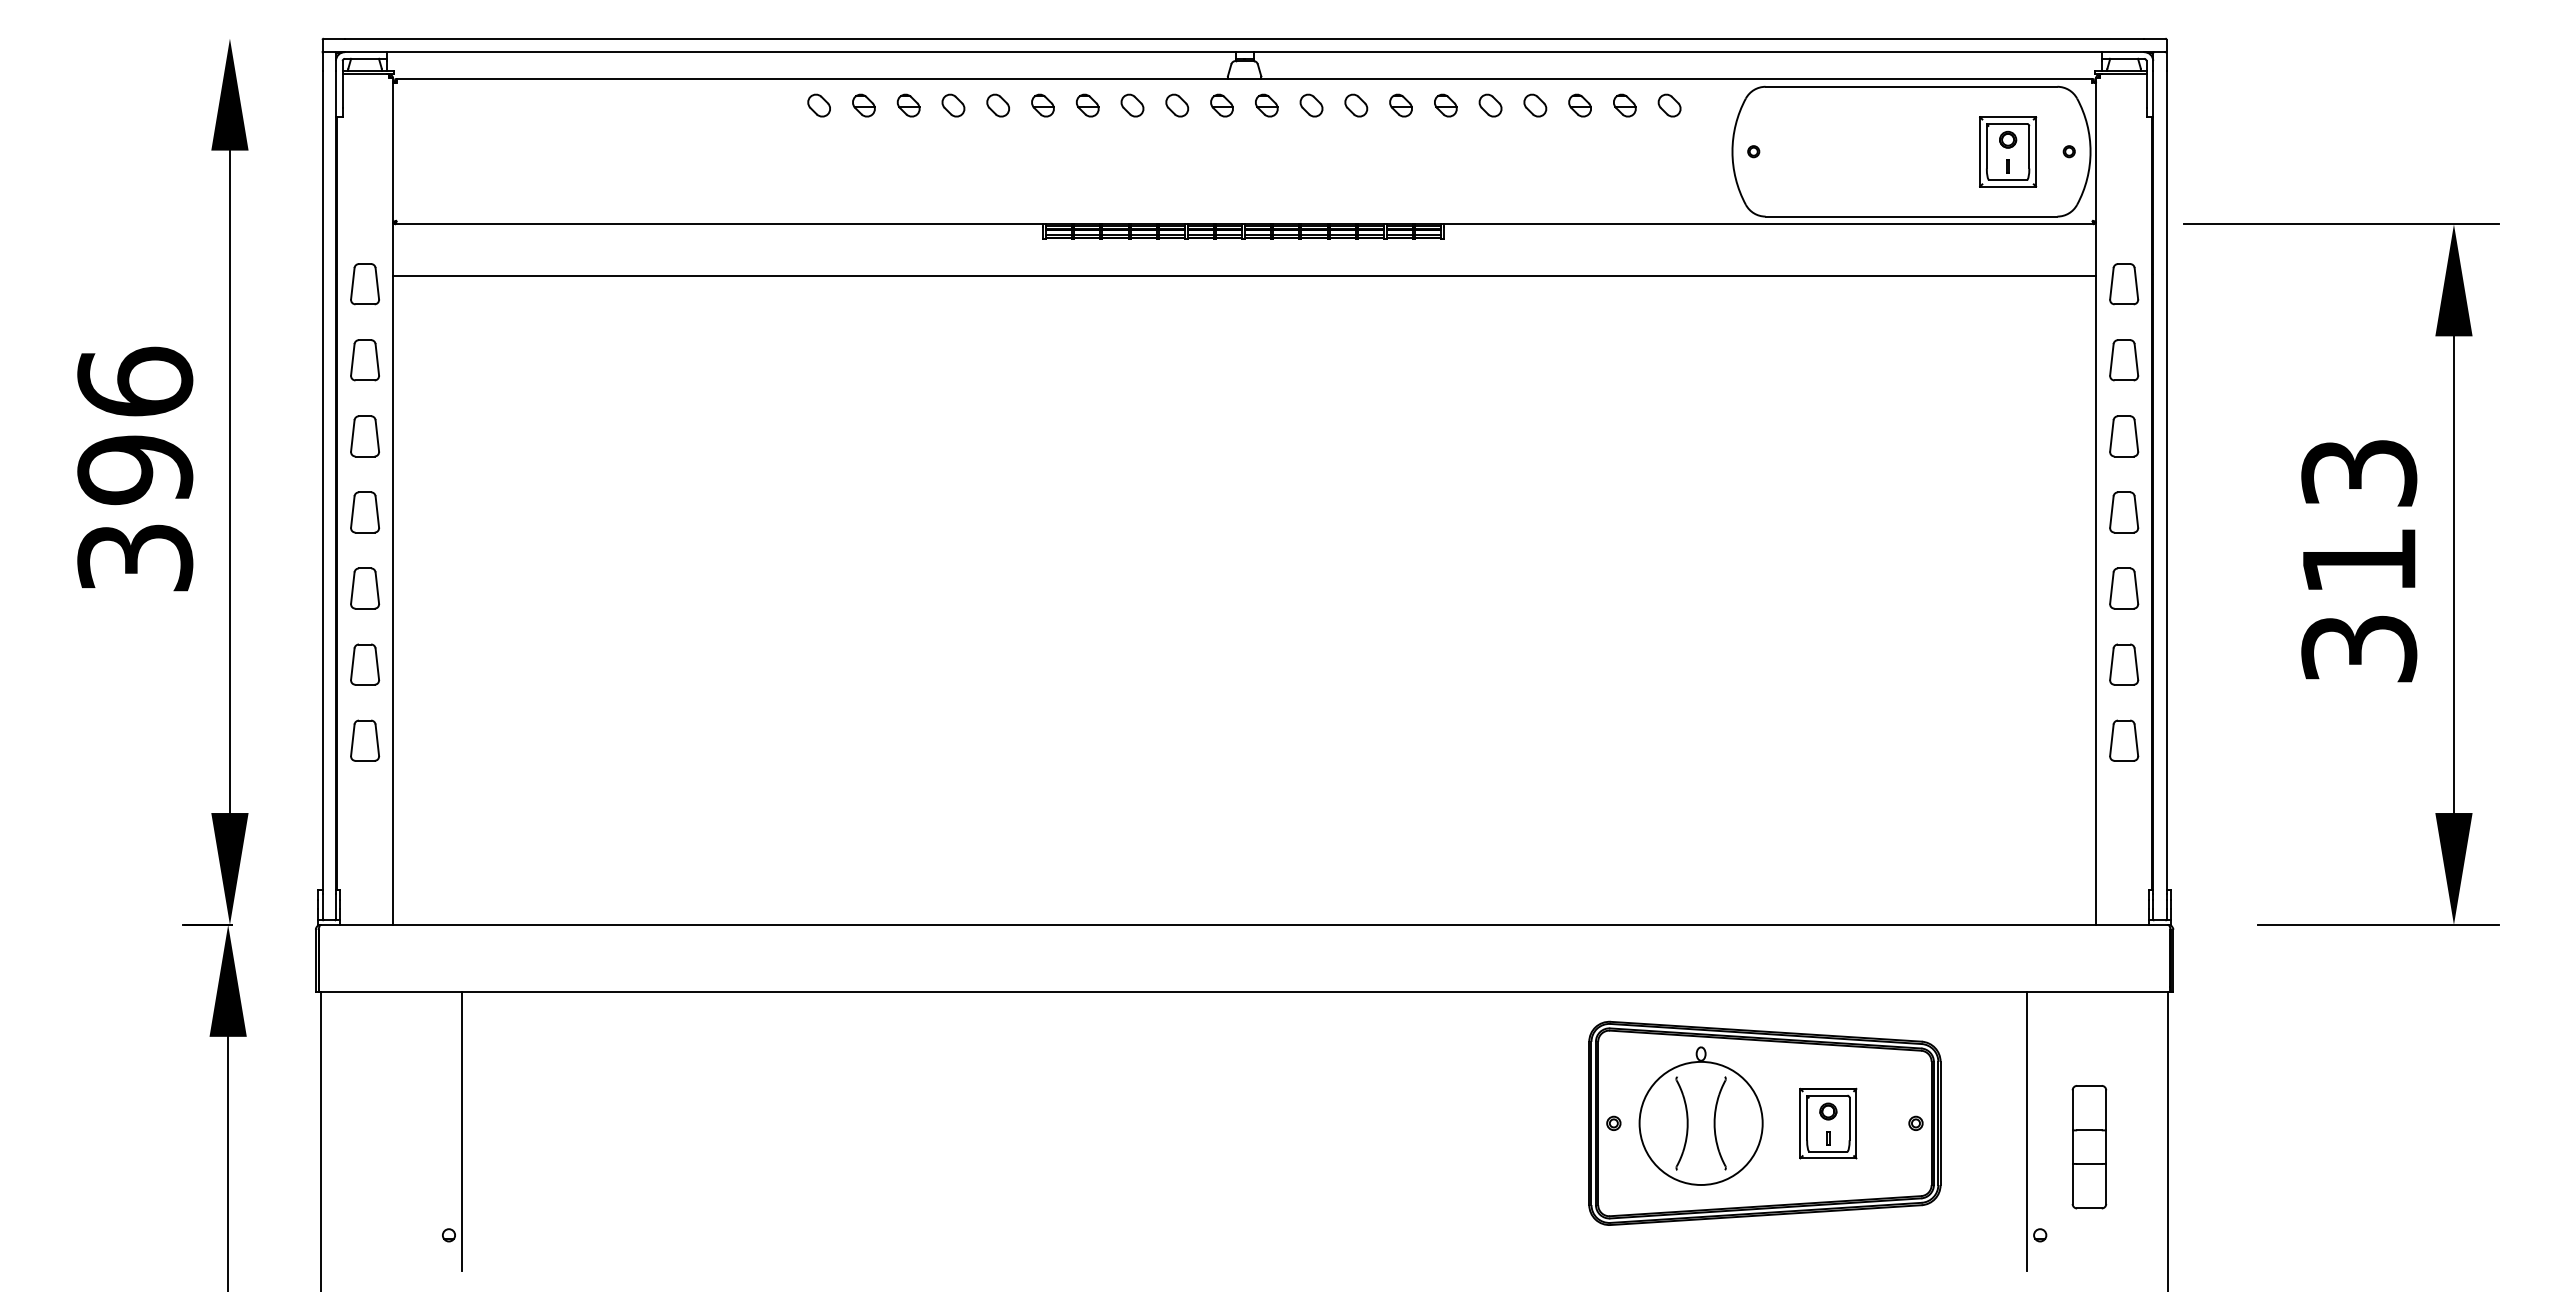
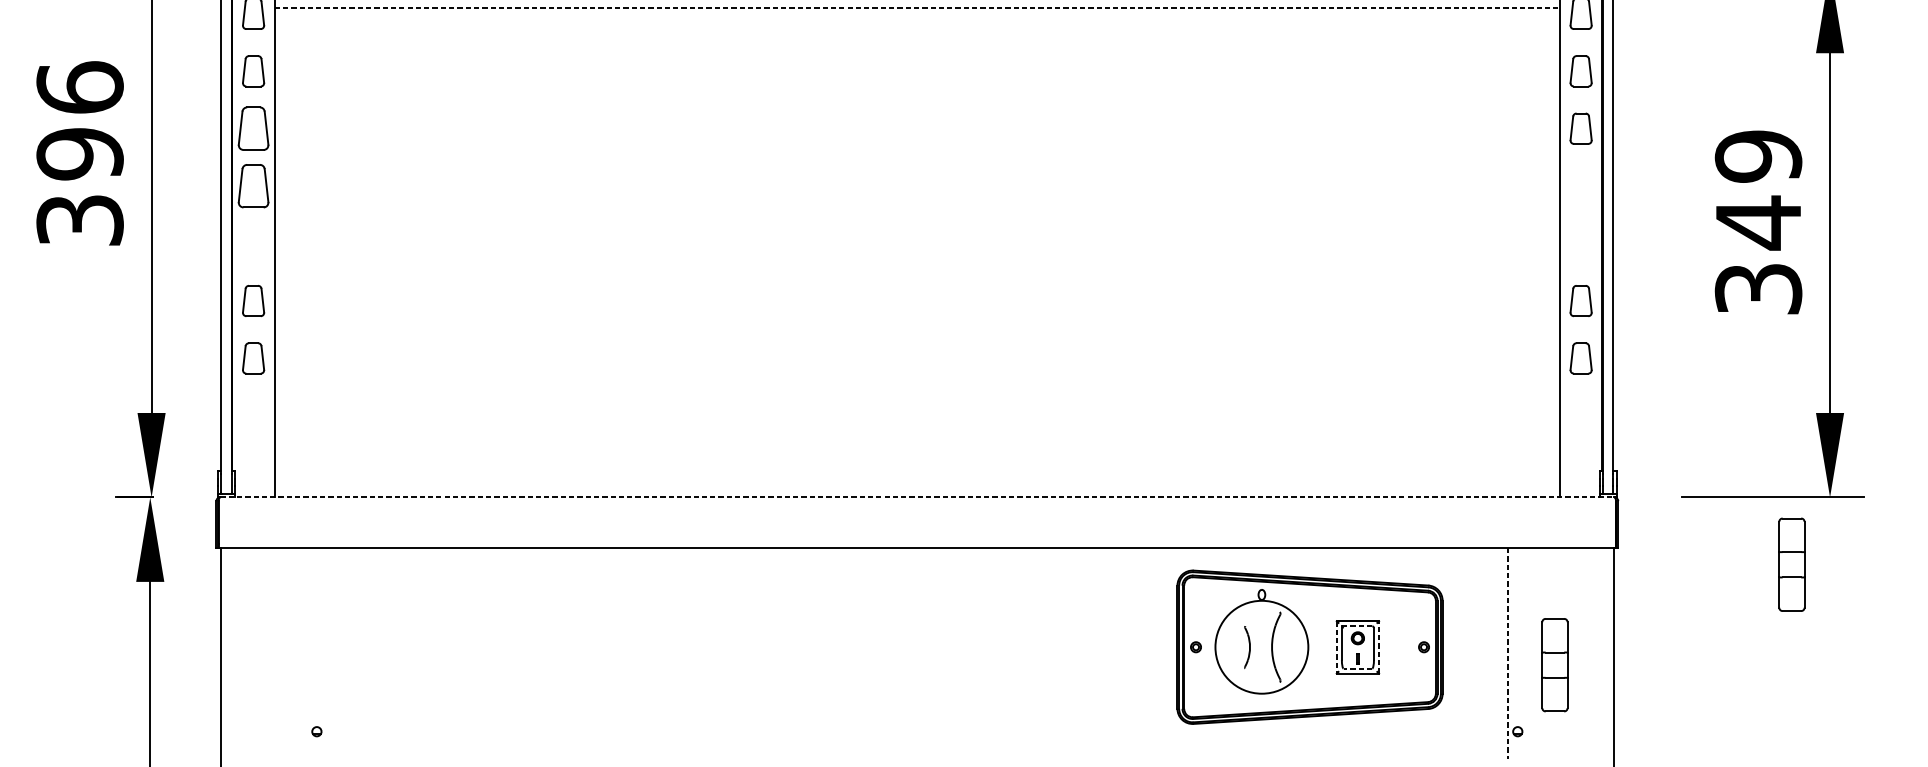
line: (1244, 275) -> (917, 7), solid -> dashed
part: (364, 436) -> (253, 128), size x1.4
part: (364, 512) -> (253, 186), size x1.4
part: (2124, 512) -> (1581, 186), removed
text: (2359, 518) -> (1758, 190), 313 -> 349
part: (365, 588) -> (253, 243), removed
part: (2124, 588) -> (1581, 243), removed
line: (1244, 924) -> (917, 497), solid -> dashed
part: (2403, 1014) -> (1791, 565), added
line: (1826, 1095) -> (1356, 626), solid -> dashed
part: (1681, 1123) -> (1247, 647), size x0.6
line: (1800, 1123) -> (1336, 647), solid -> dashed
line: (1856, 1123) -> (1379, 647), solid -> dashed
line: (462, 1131) -> (327, 653), removed
line: (2026, 1131) -> (1507, 653), solid -> dashed
line: (1827, 1151) -> (1357, 668), solid -> dashed

